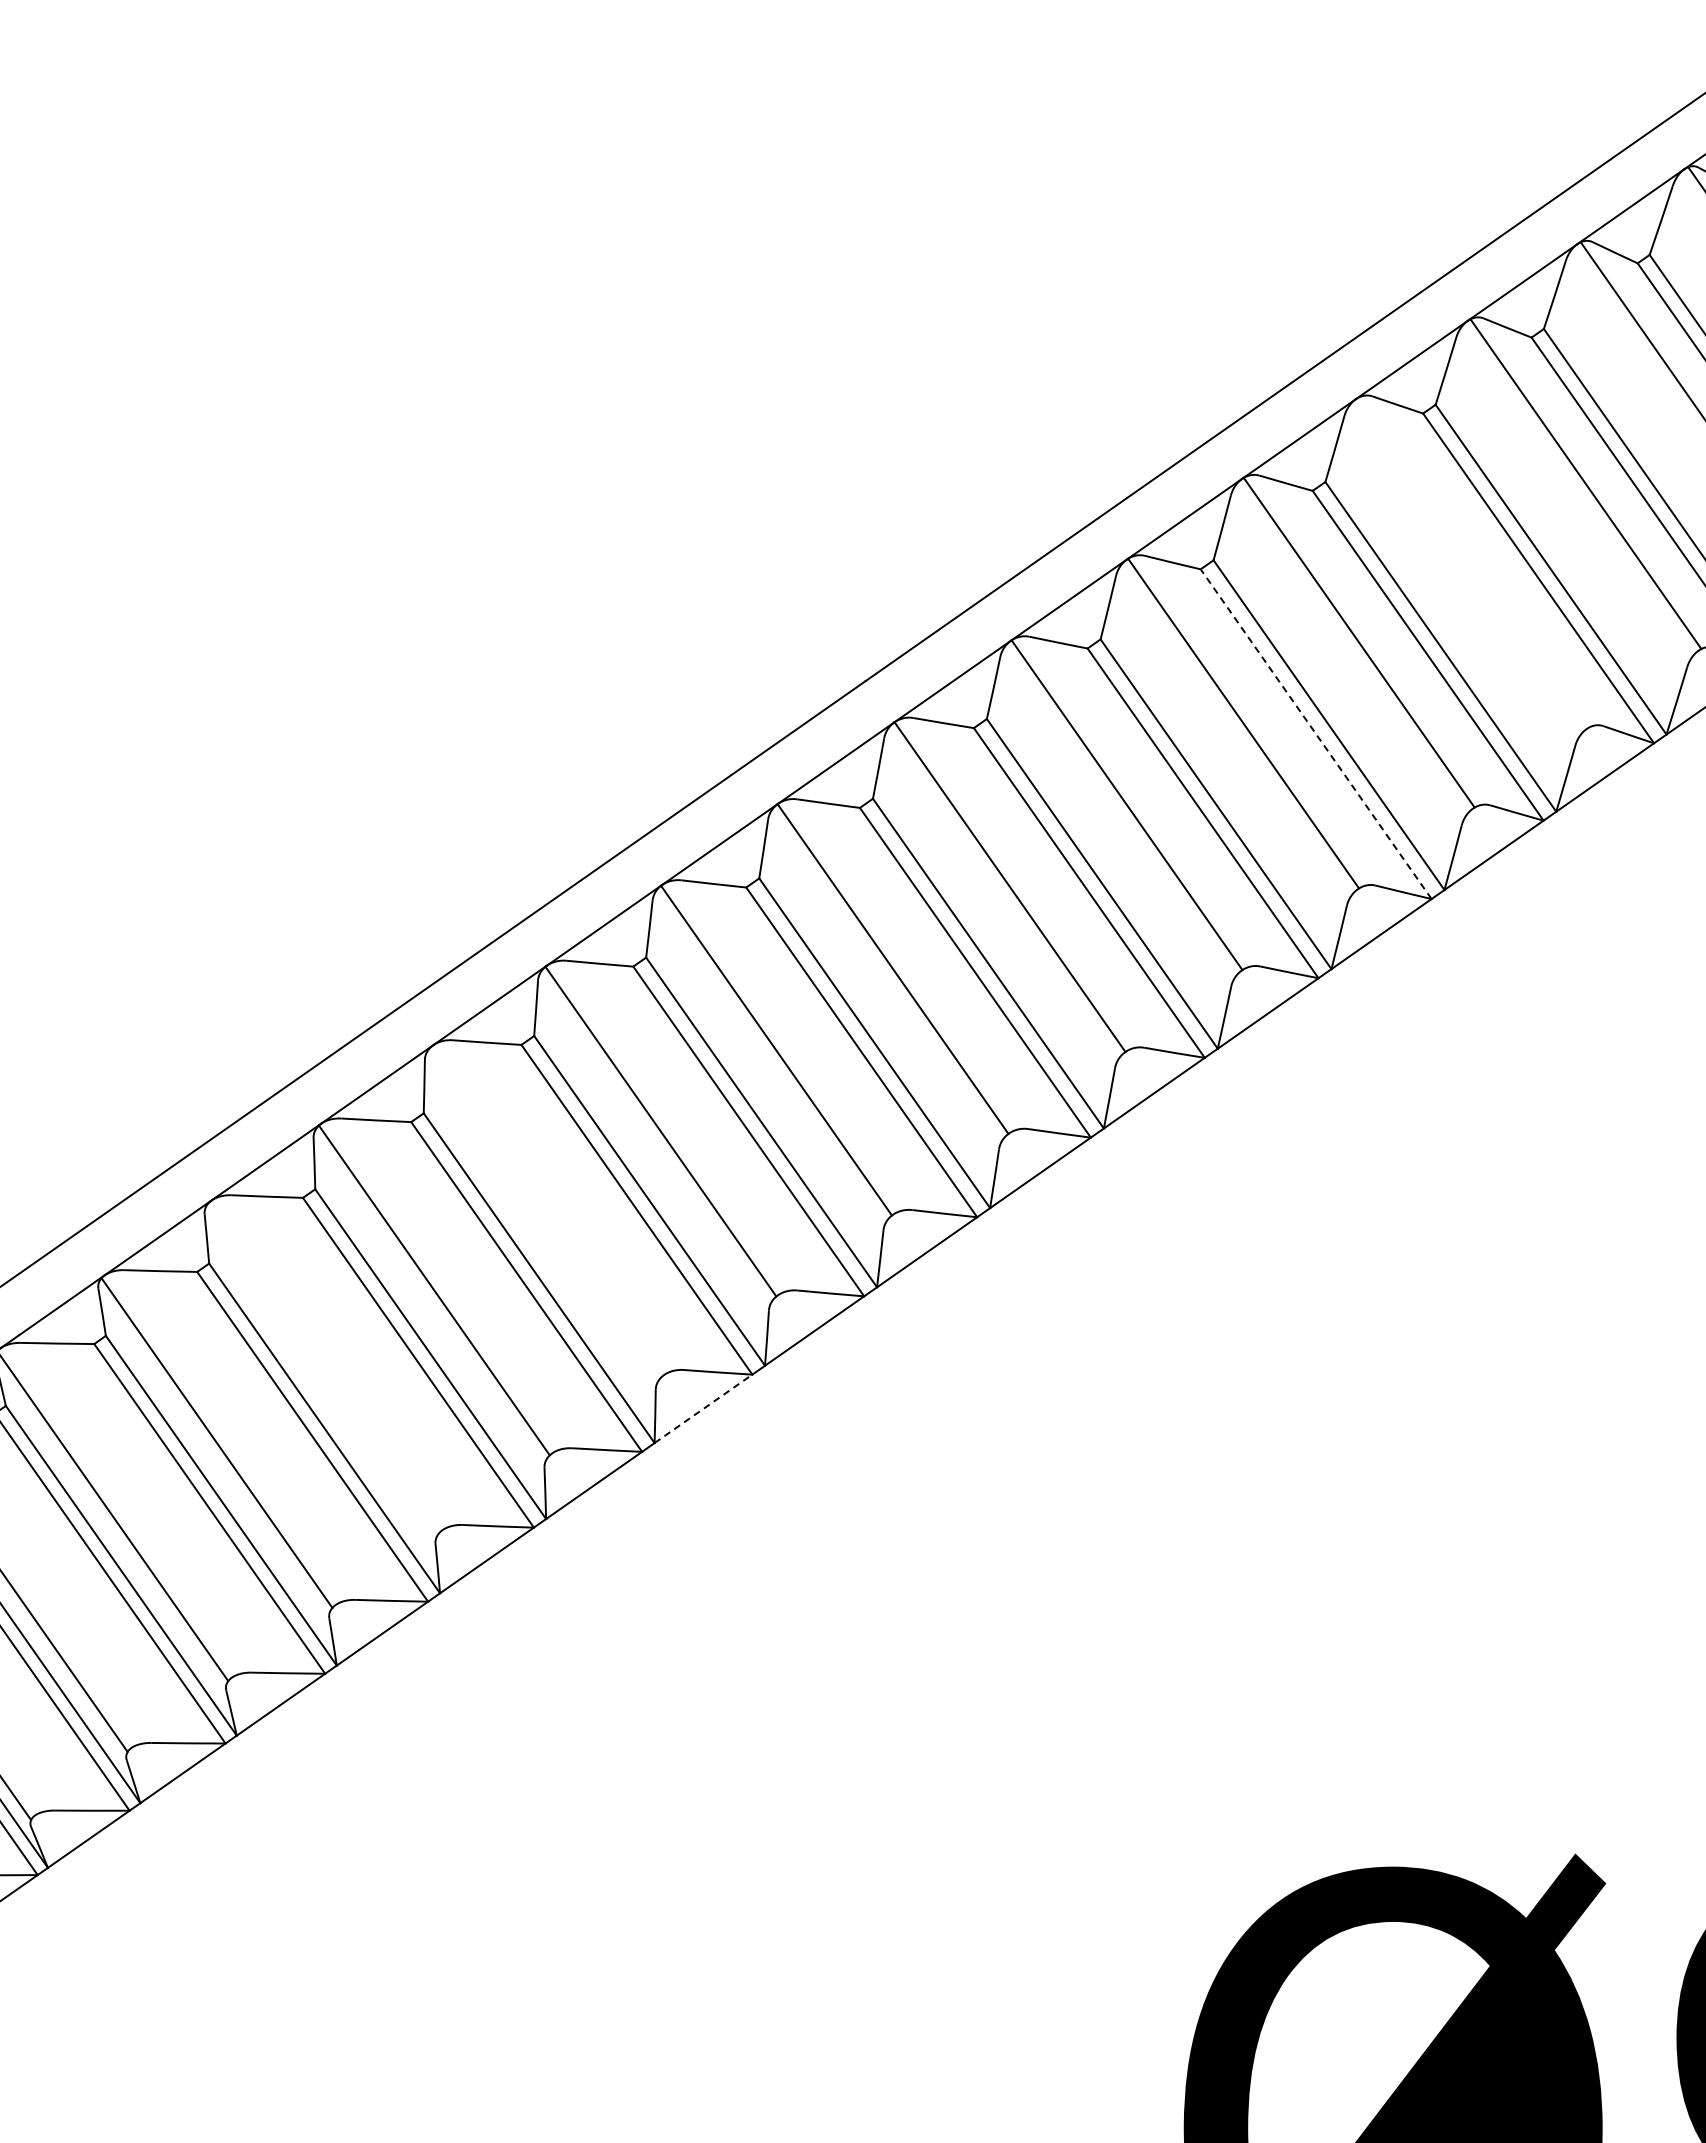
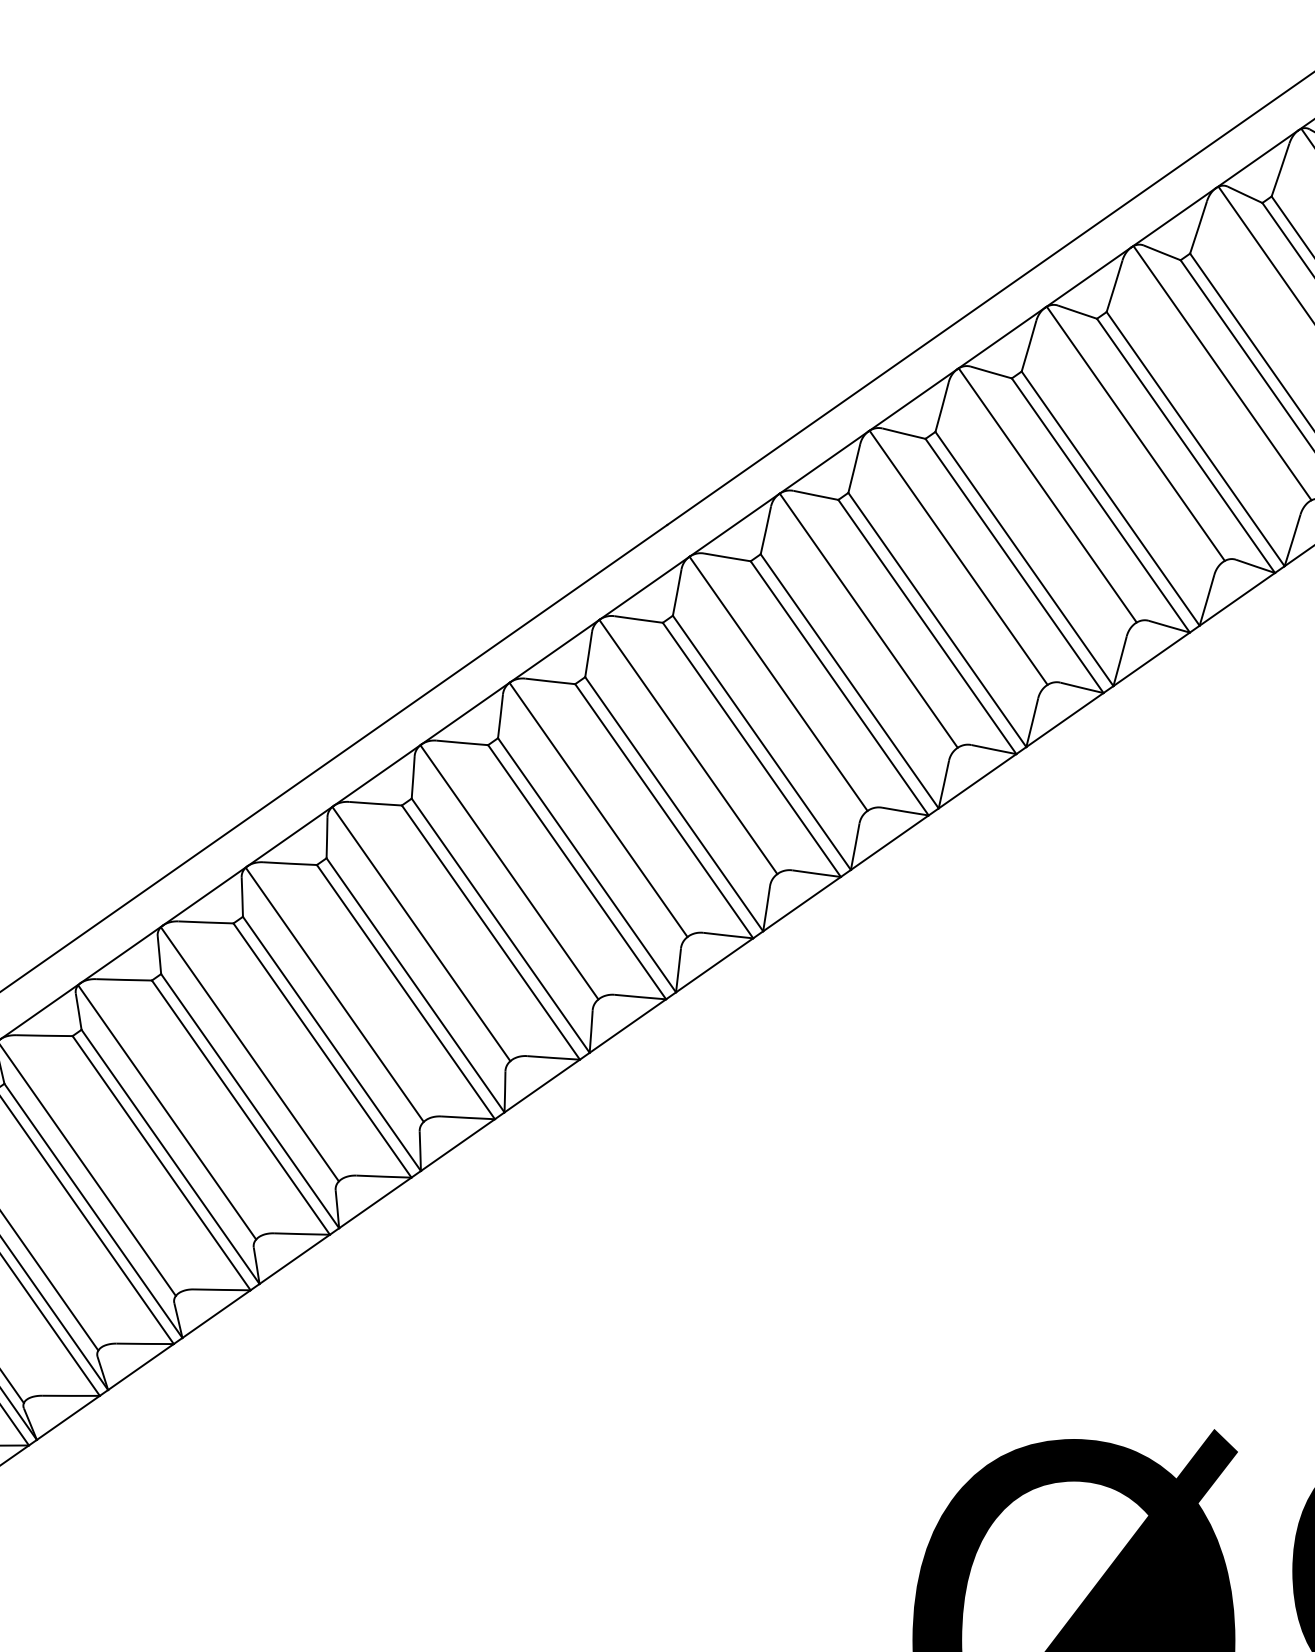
line: (1473, 562) -> (1135, 433), added
line: (1315, 733) -> (1014, 565), dashed -> solid
line: (546, 1211) -> (421, 933), added
line: (323, 1367) -> (249, 1054), added
line: (703, 1408) -> (542, 1085), dashed -> solid

